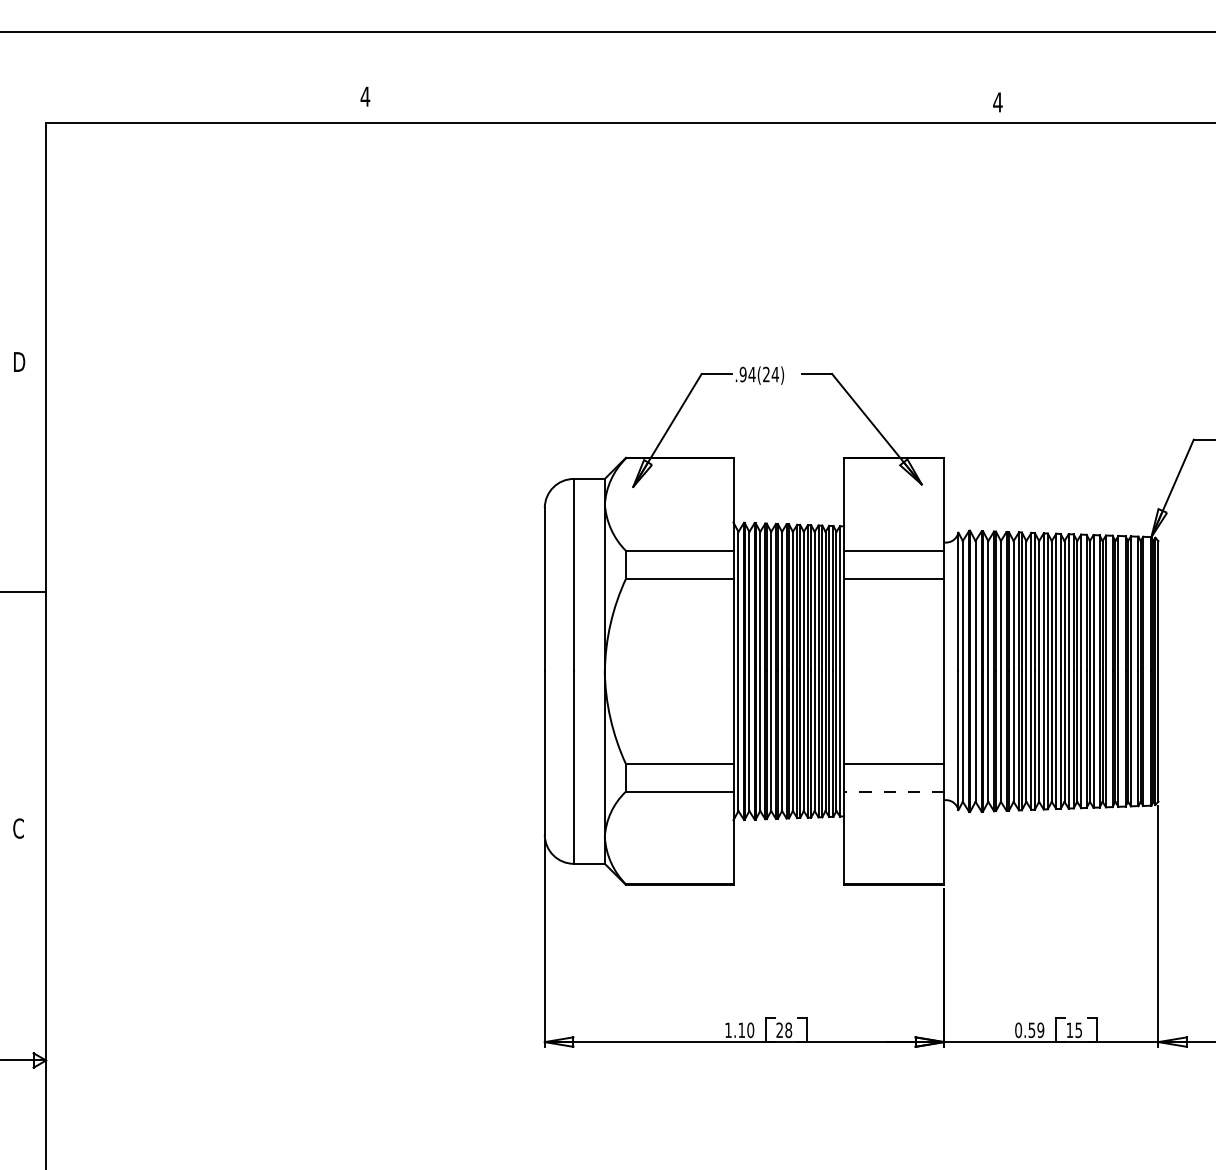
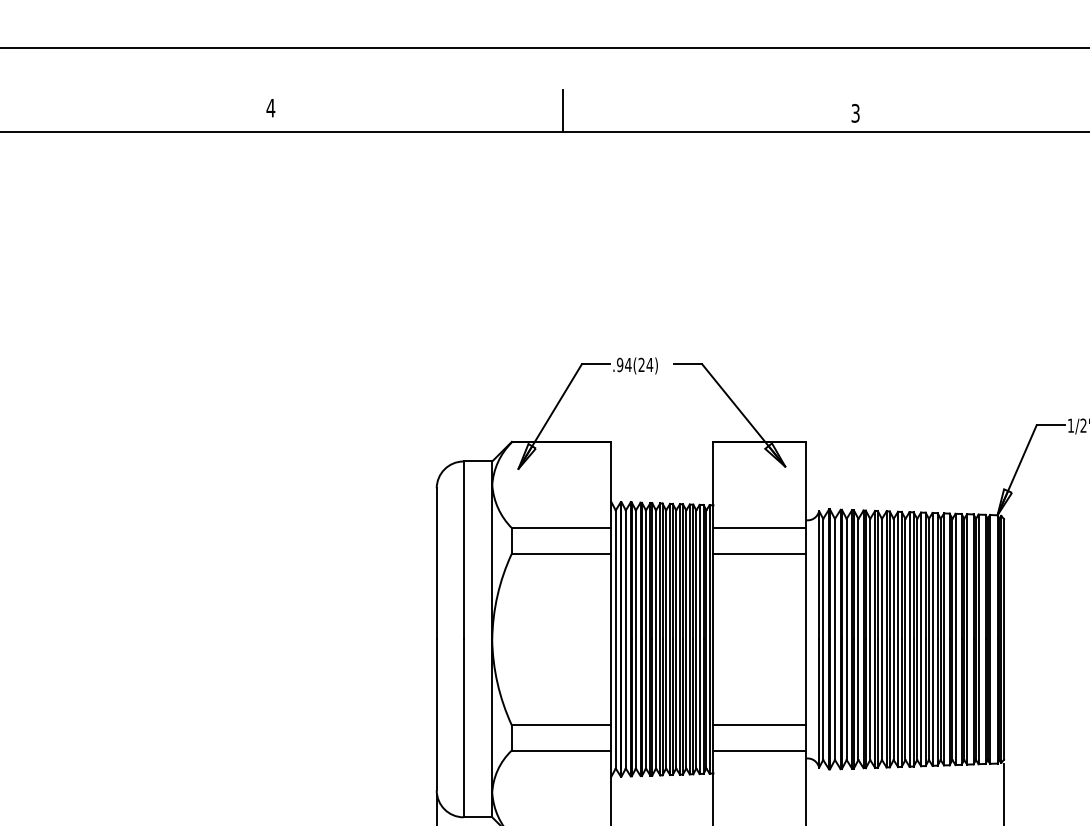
line: (681, 99) -> (563, 110), added
text: (997, 102) -> (855, 113), 4 -> 3
line: (893, 791) -> (759, 750), dashed -> solid

